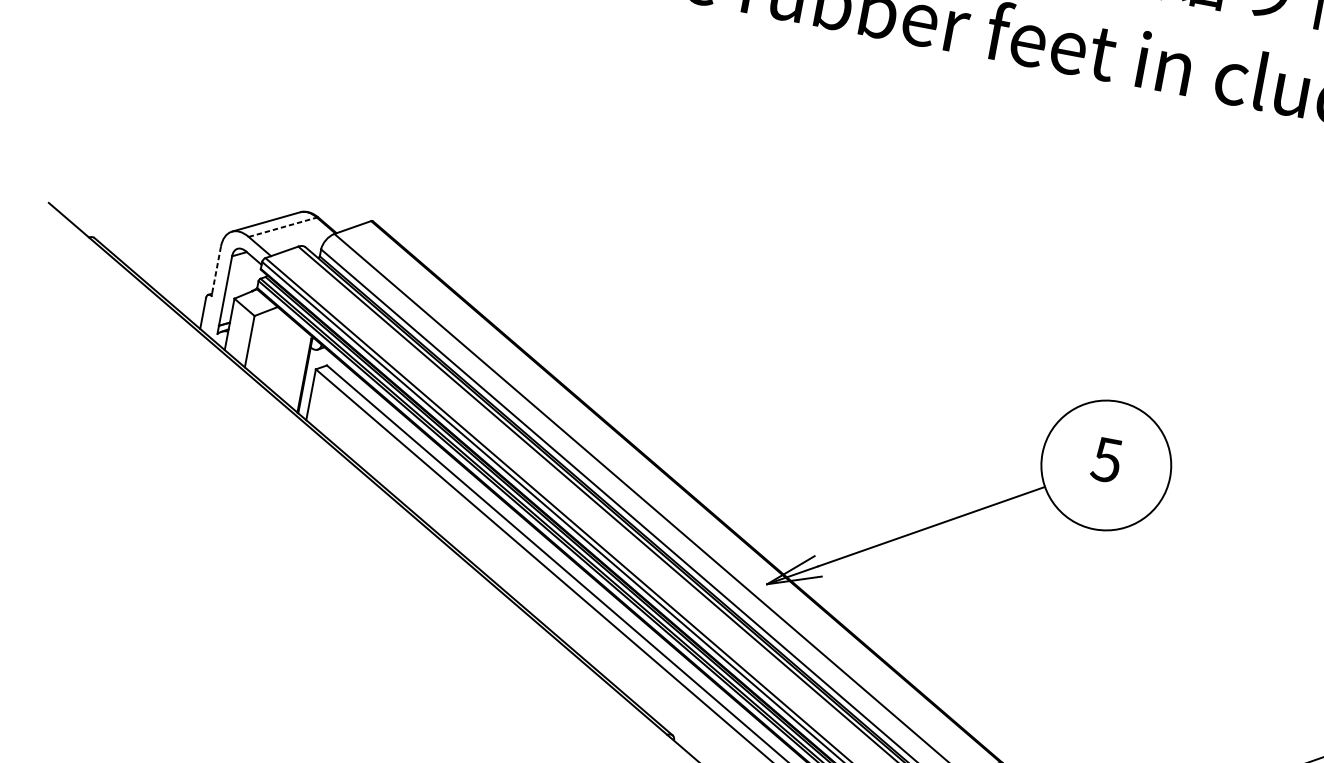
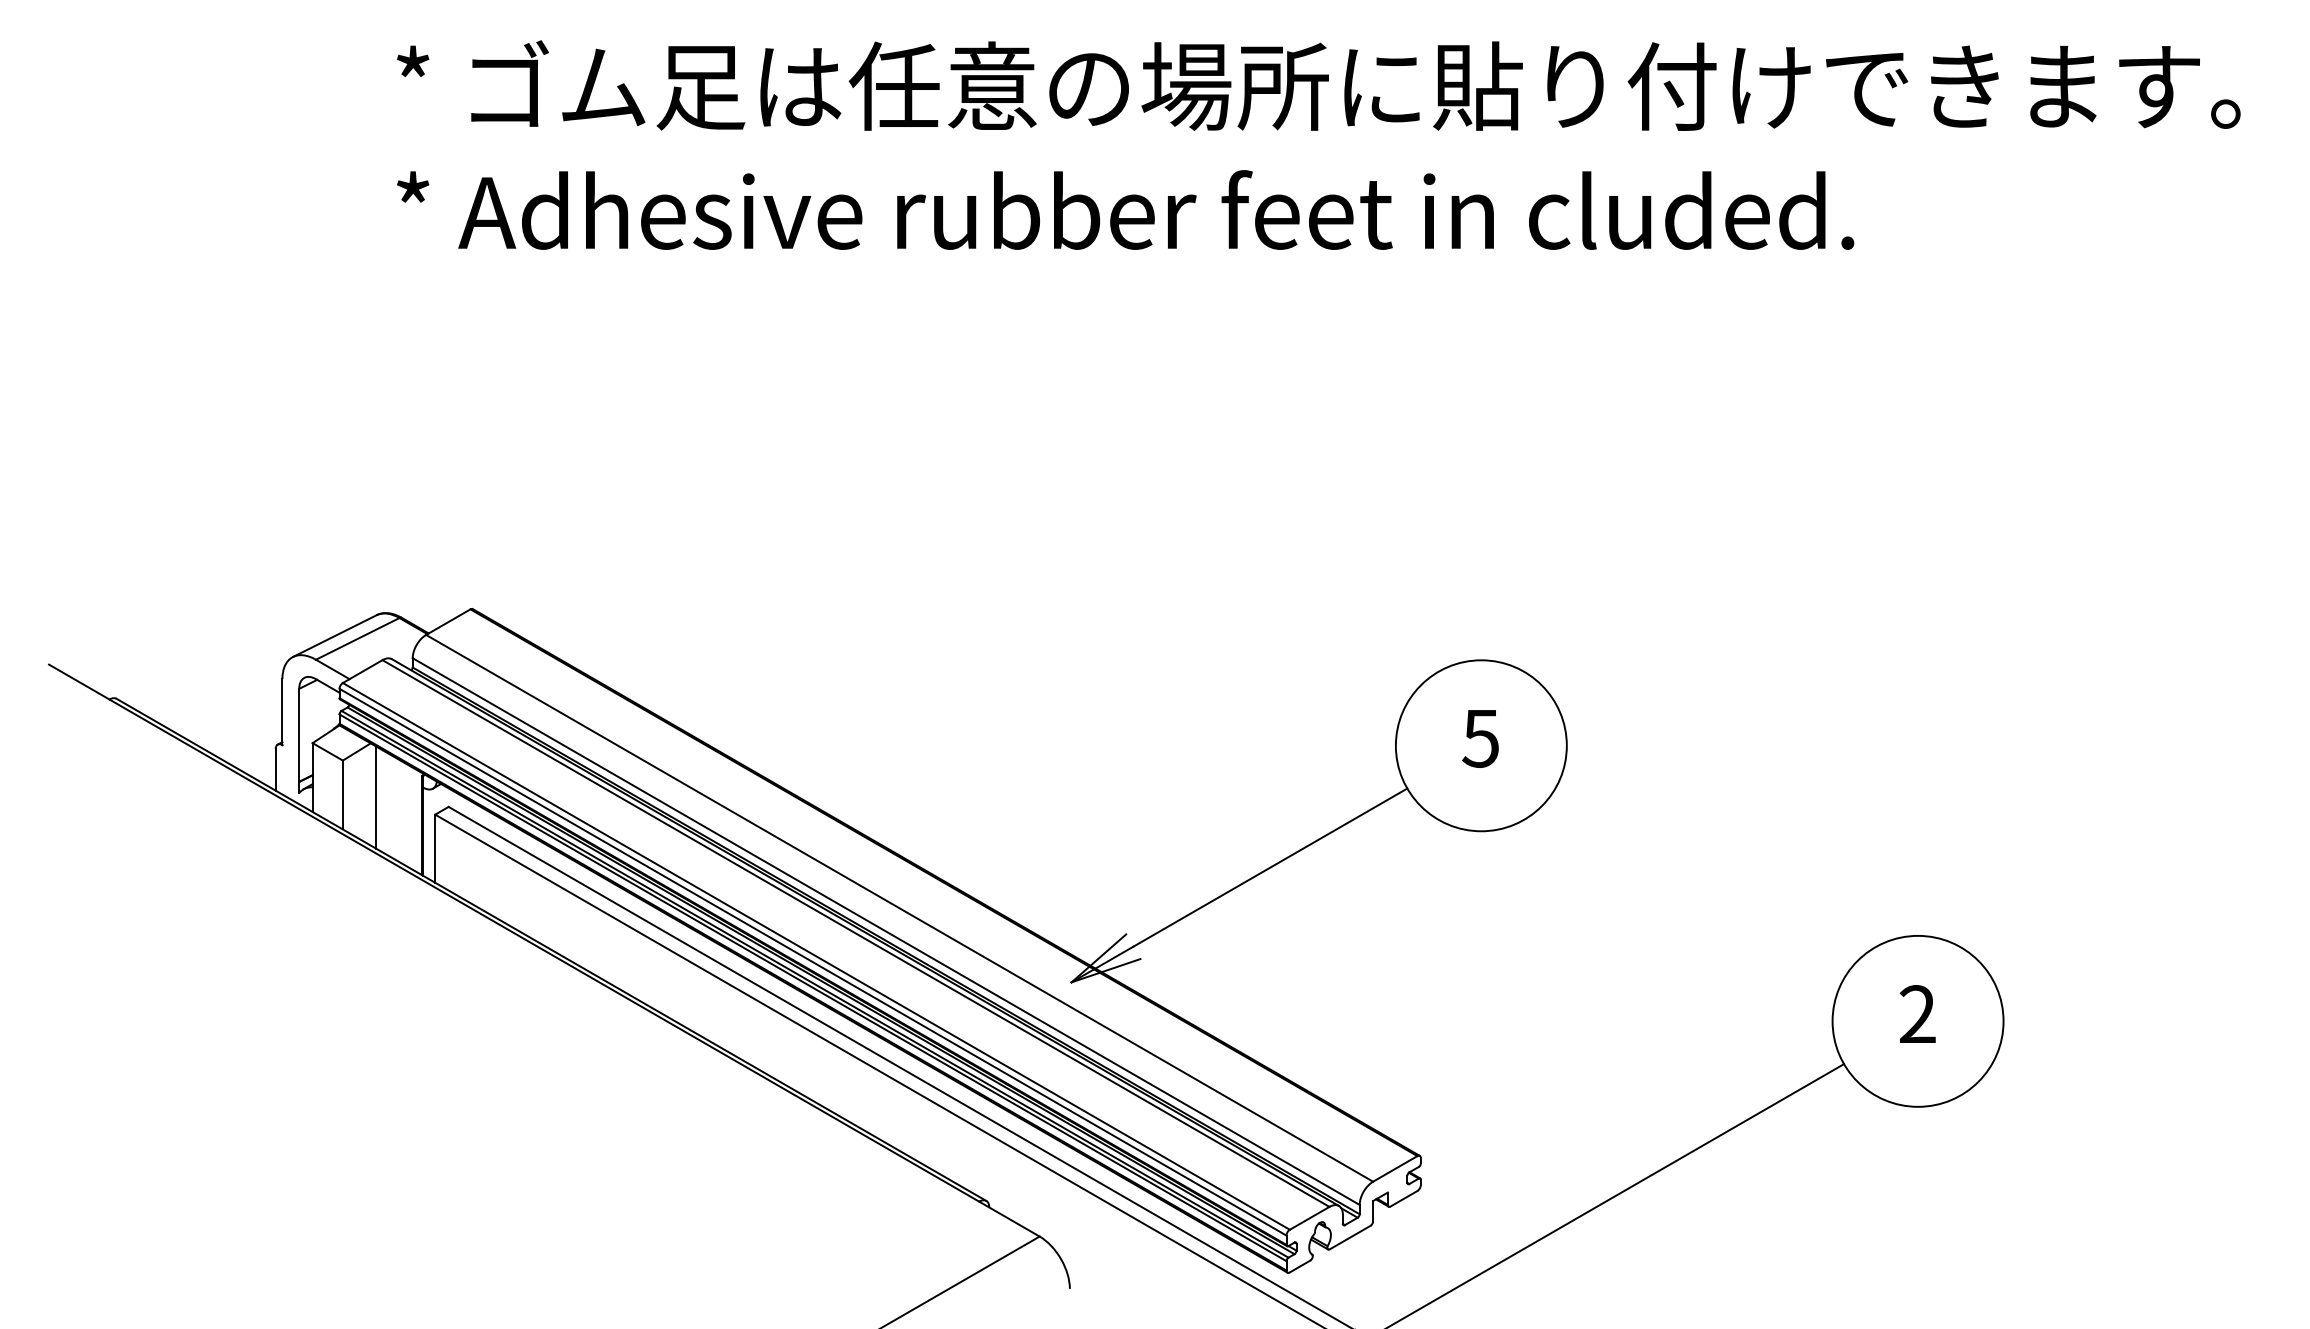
line: (282, 226) -> (357, 638), dashed -> solid
line: (216, 271) -> (282, 712), dashed -> solid
line: (274, 348) -> (376, 797), added

